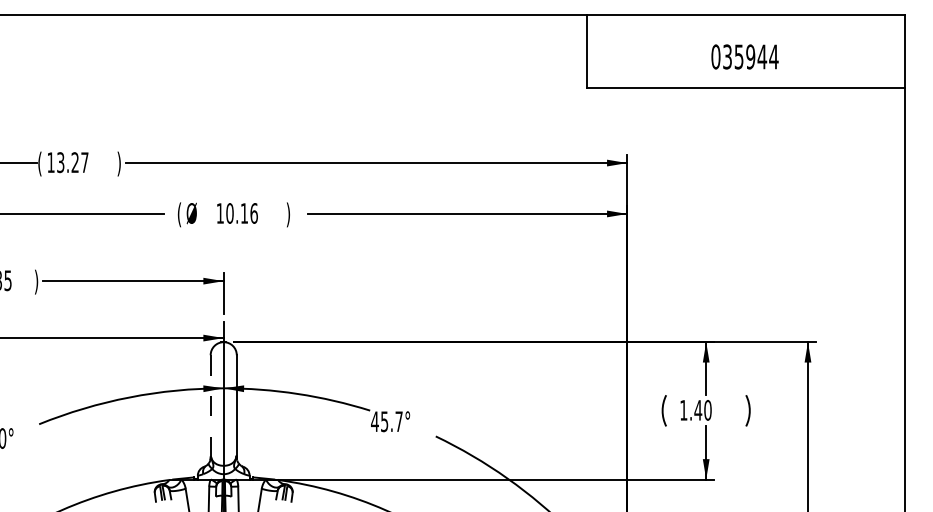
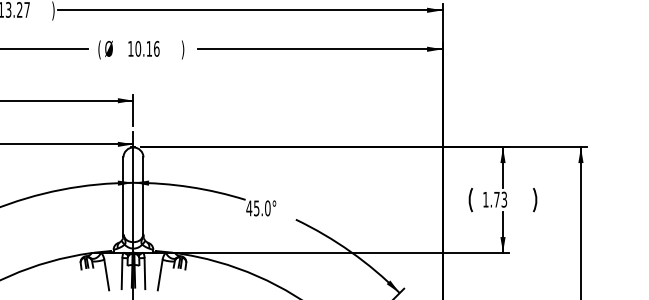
line: (210, 407) -> (123, 197), dashed -> solid
text: (702, 410) -> (500, 199), 1.40 -> 1.73
text: (398, 421) -> (267, 208), 45.7° -> 45.0°

